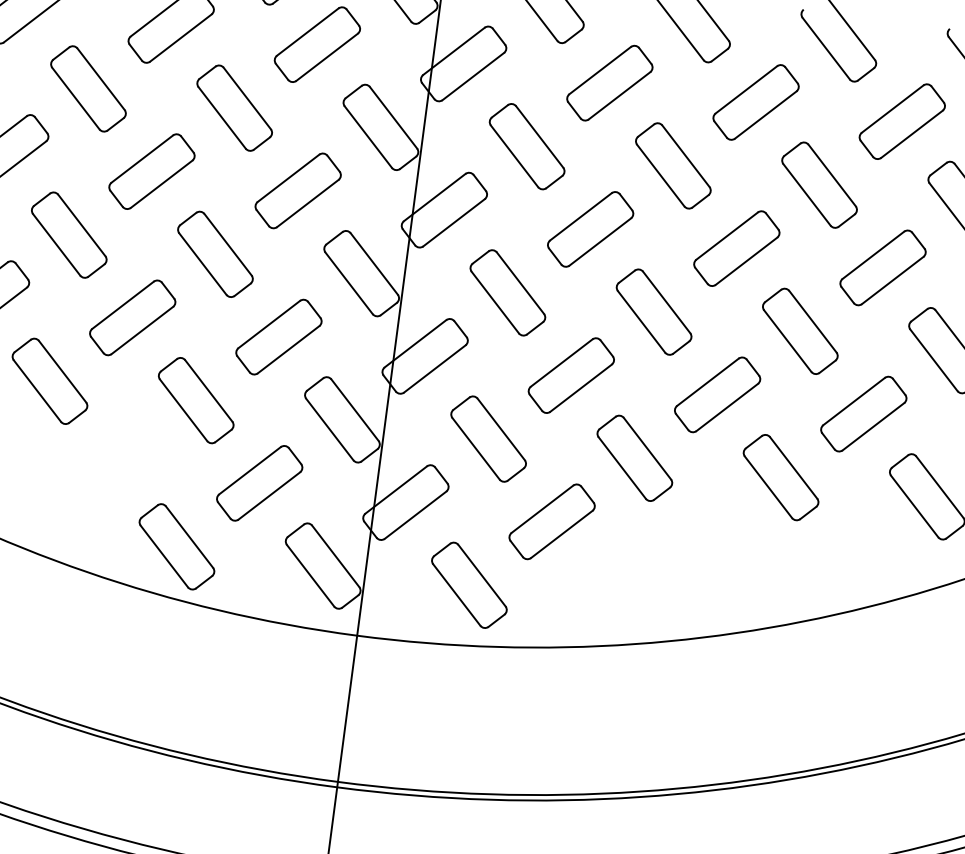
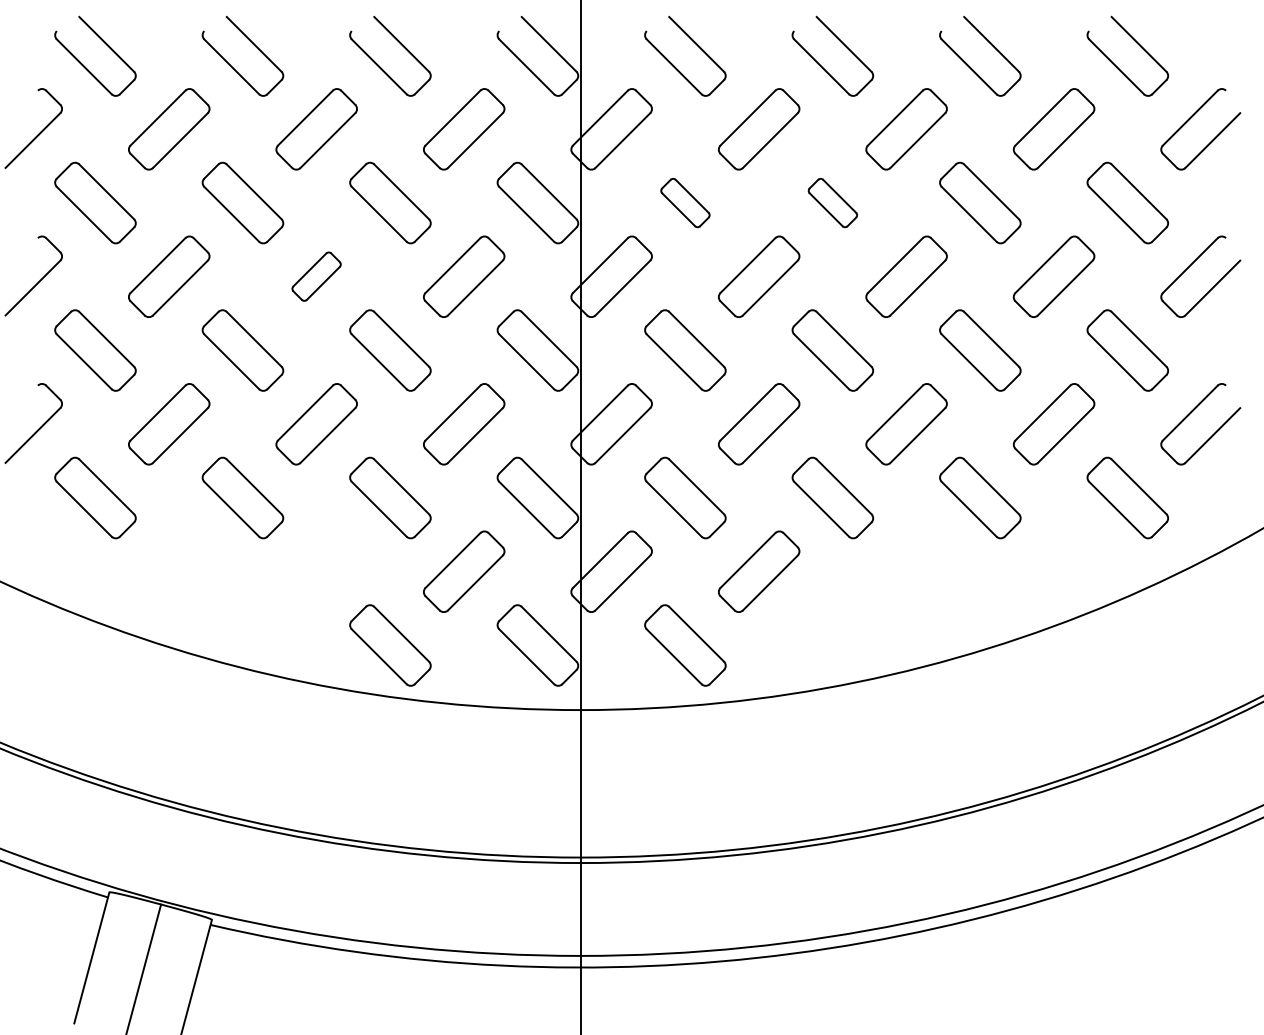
part: (527, 146) -> (685, 202), size x0.6
part: (673, 165) -> (832, 202), size x0.6
part: (151, 171) -> (316, 276), size x0.6

